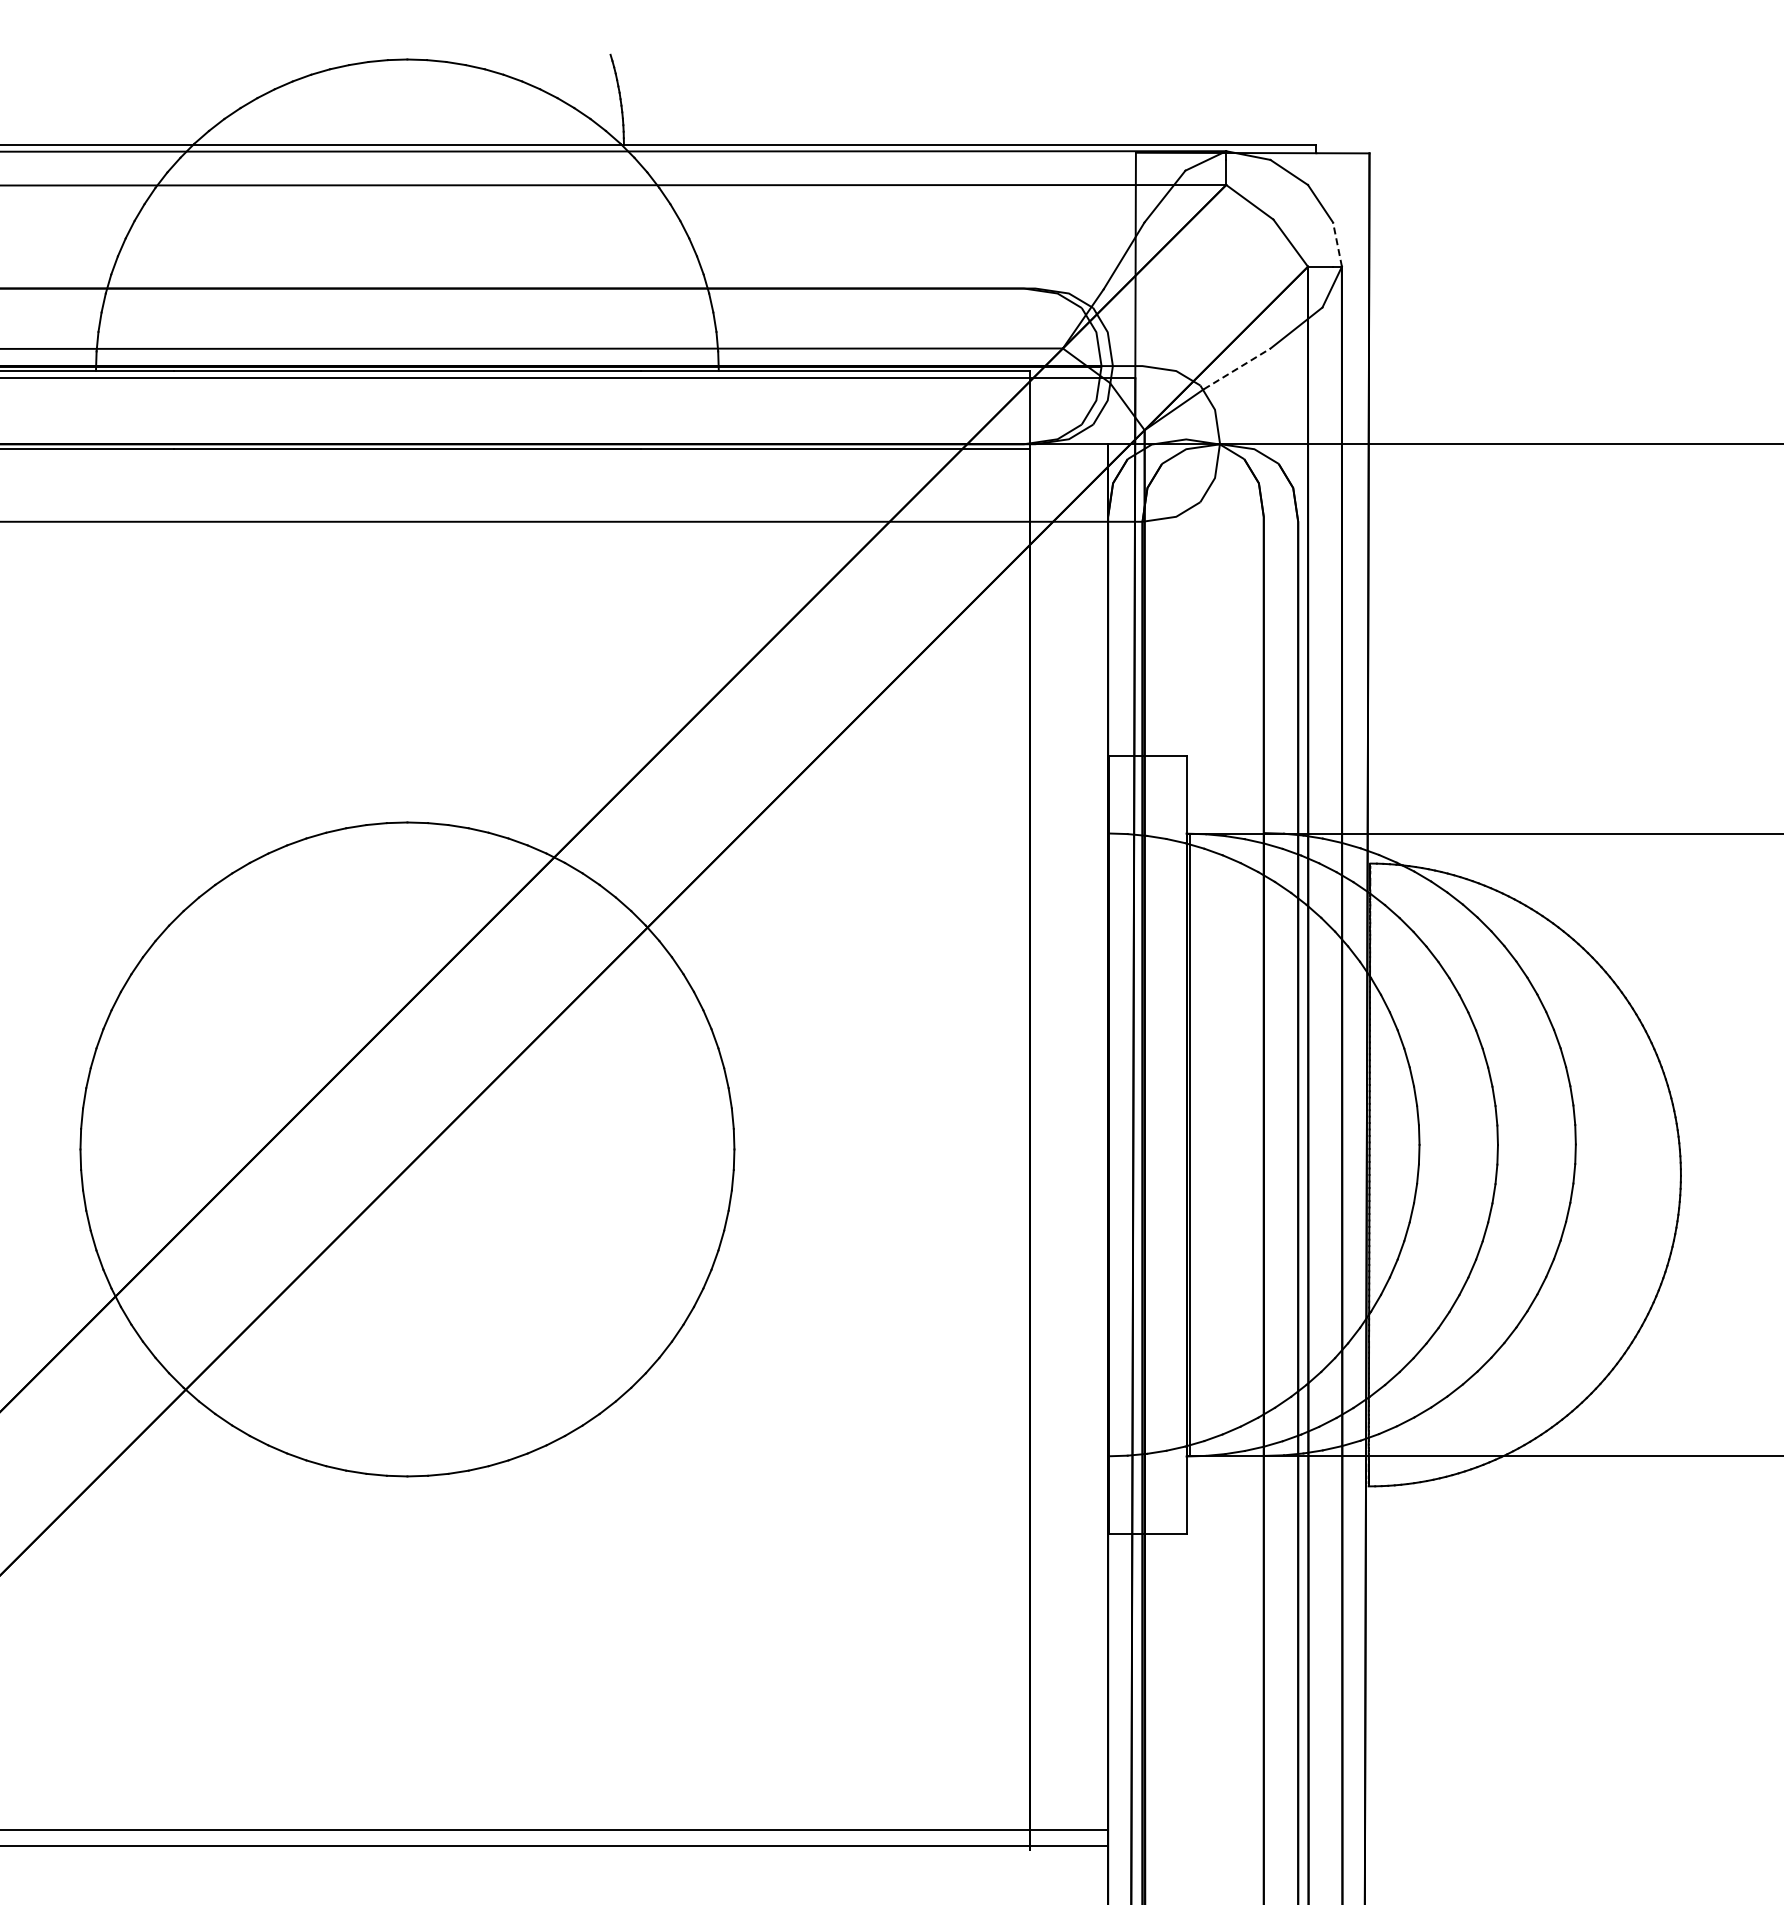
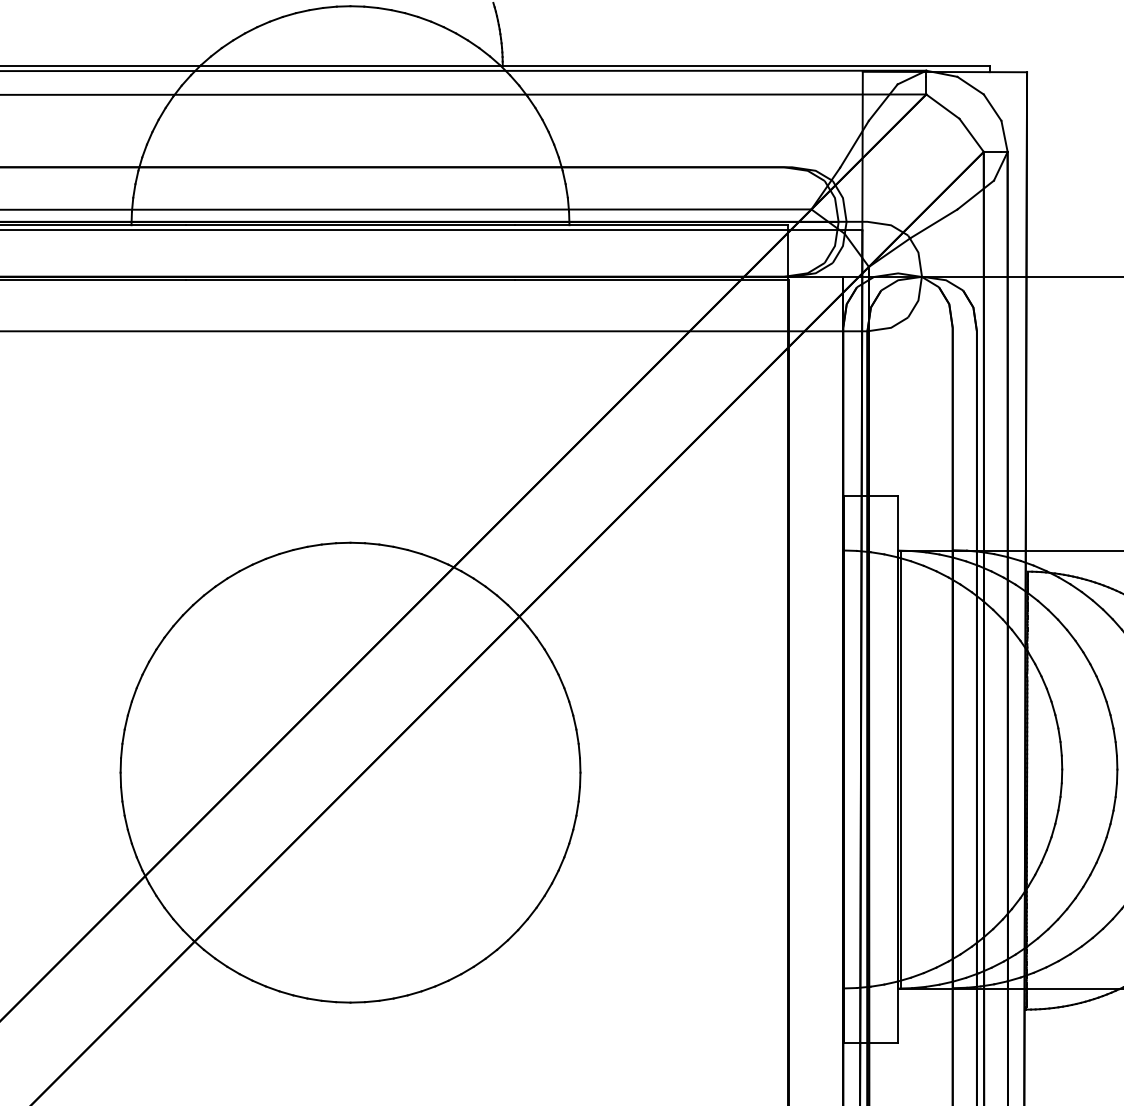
line: (1337, 244) -> (1004, 136), dashed -> solid
line: (1237, 368) -> (934, 223), dashed -> solid

